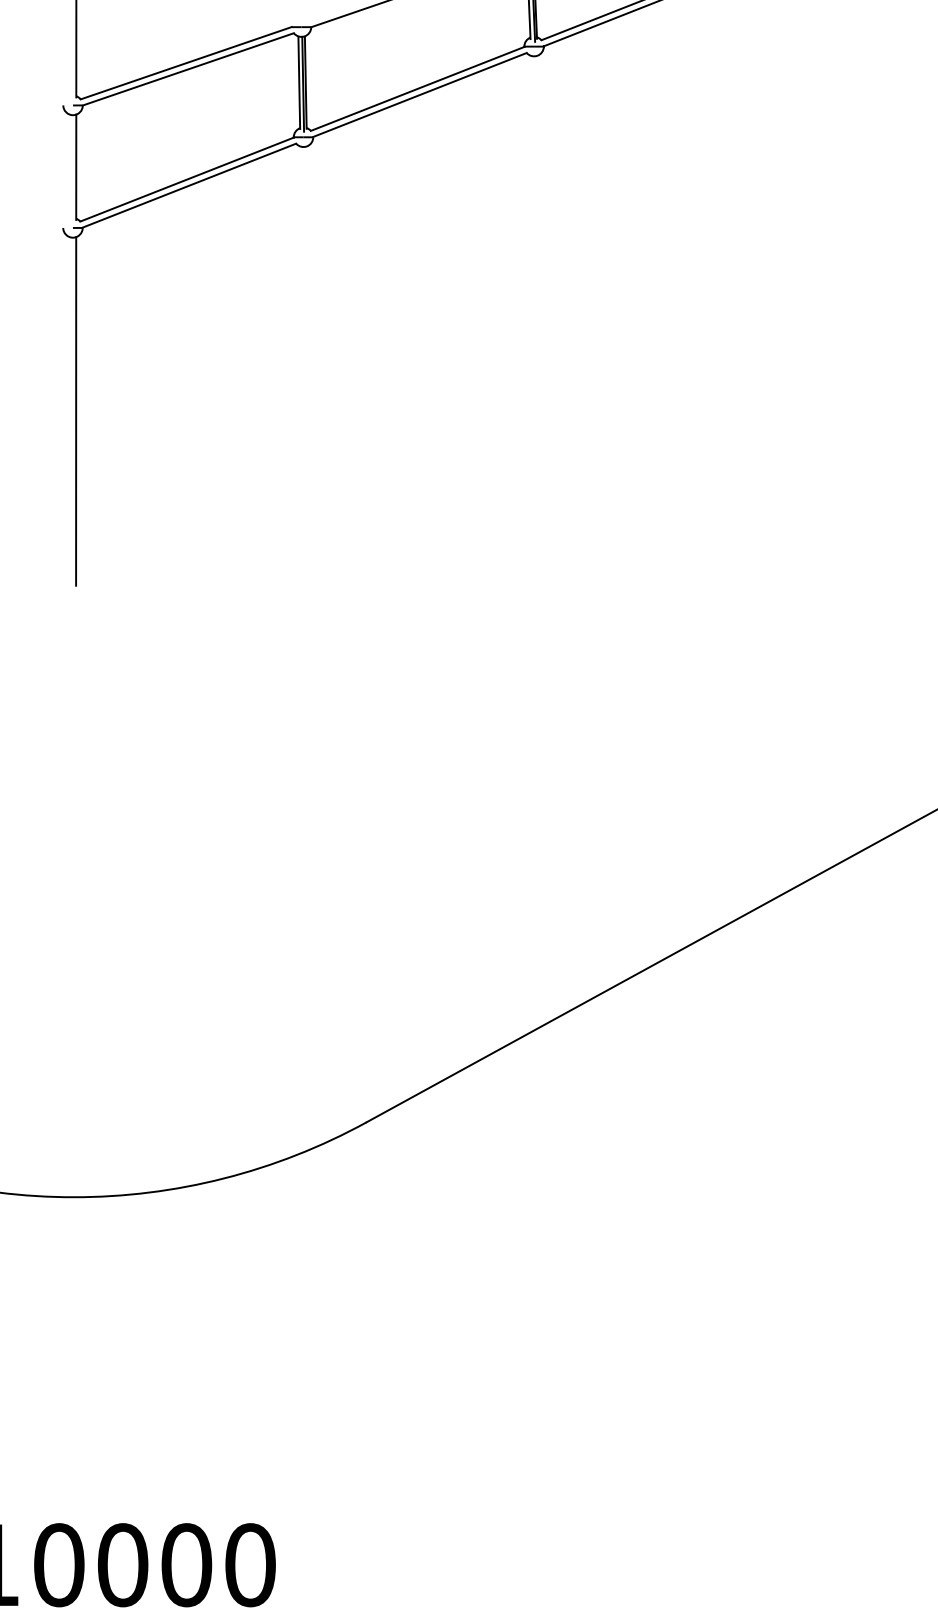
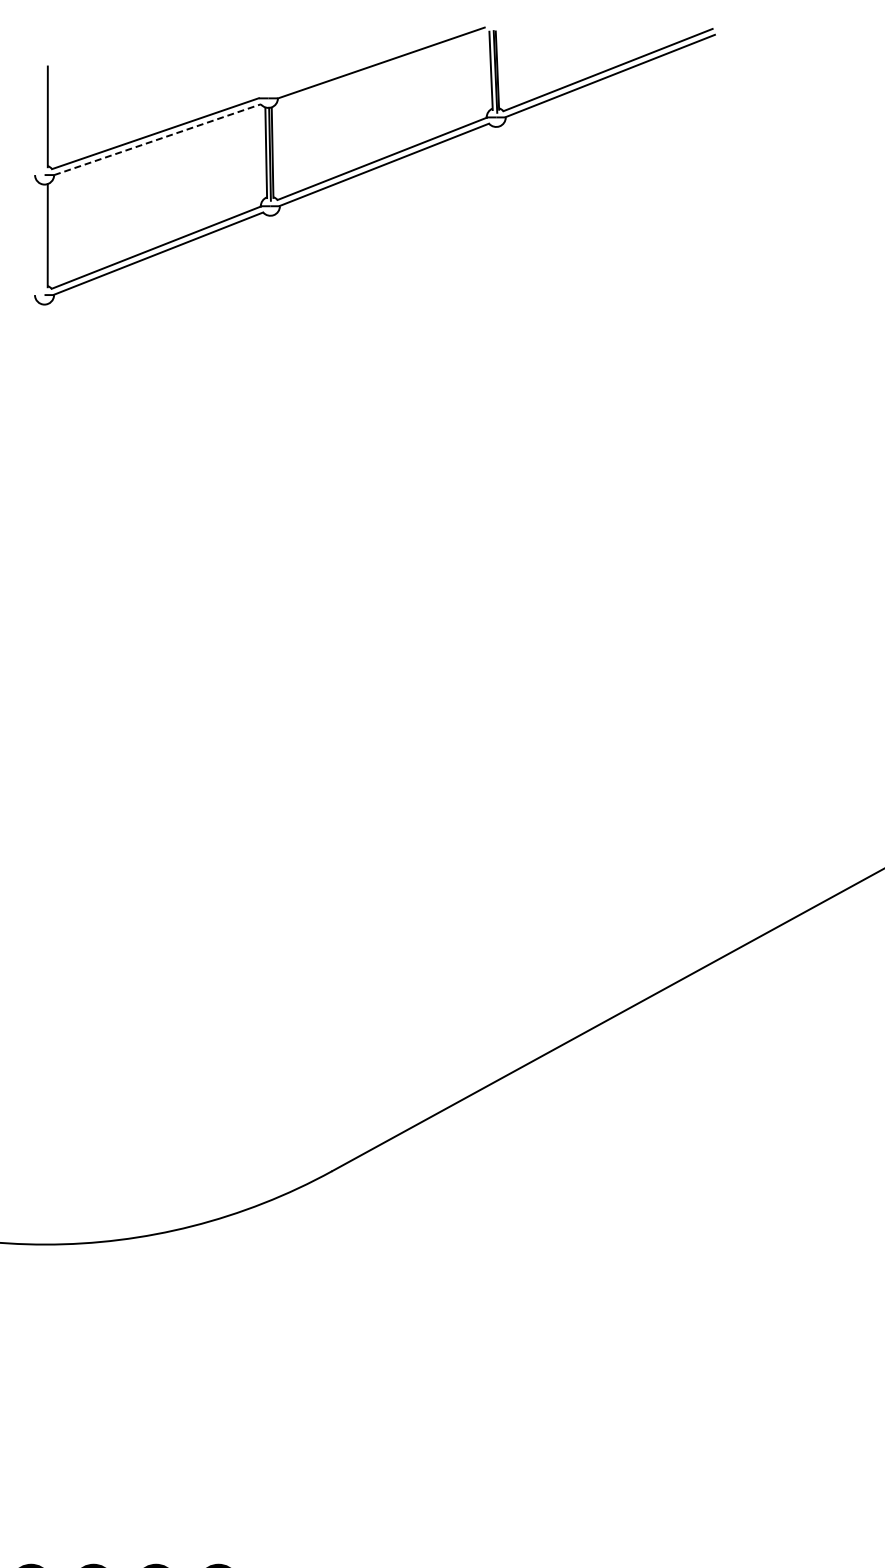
line: (188, 69) -> (157, 139), solid -> dashed
line: (76, 411) -> (47, 474), removed

